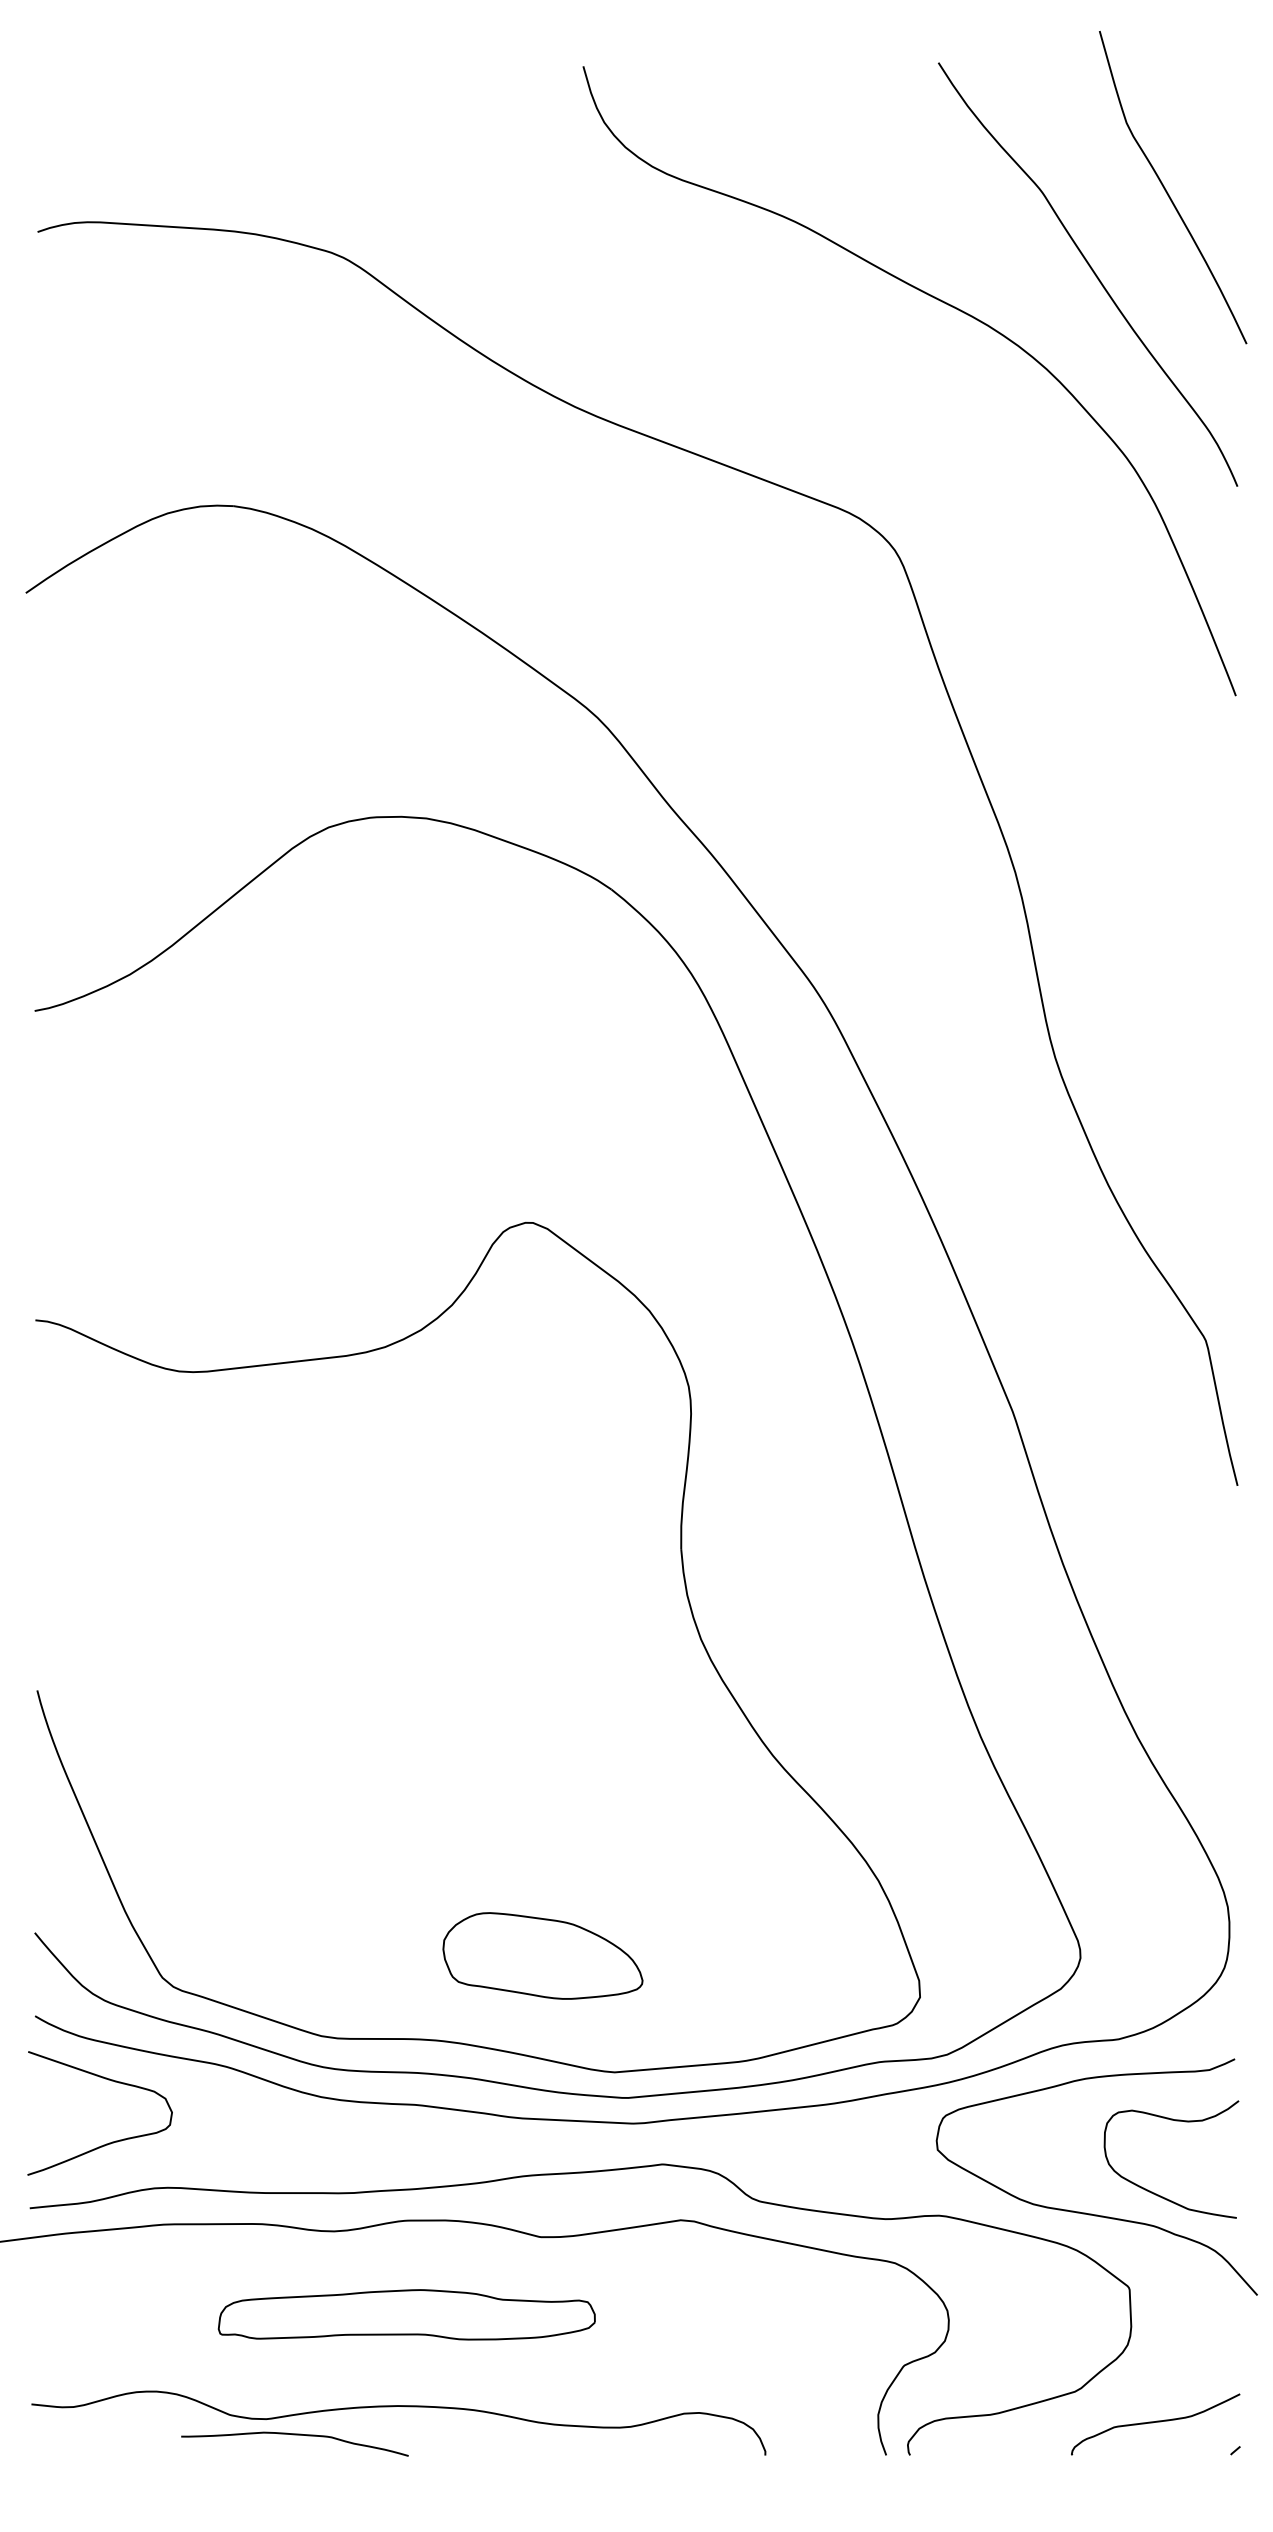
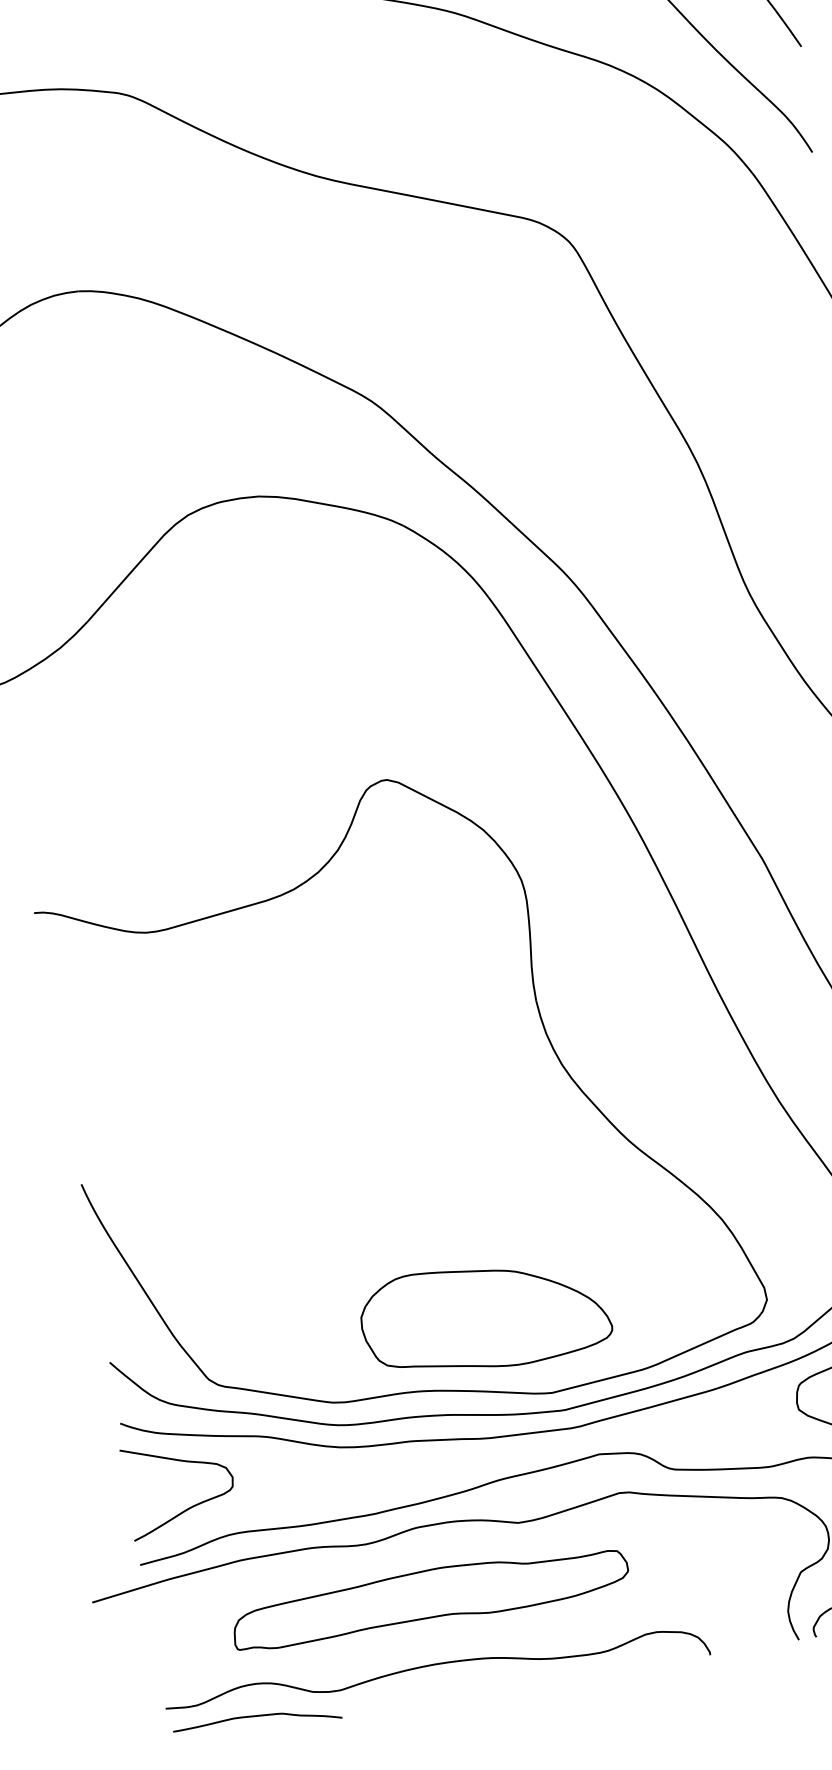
part: (542, 1955) -> (484, 1316), size x1.67
part: (406, 2314) -> (429, 1596), size x1.43
curve: (294, 2435) -> (256, 1716), moved

